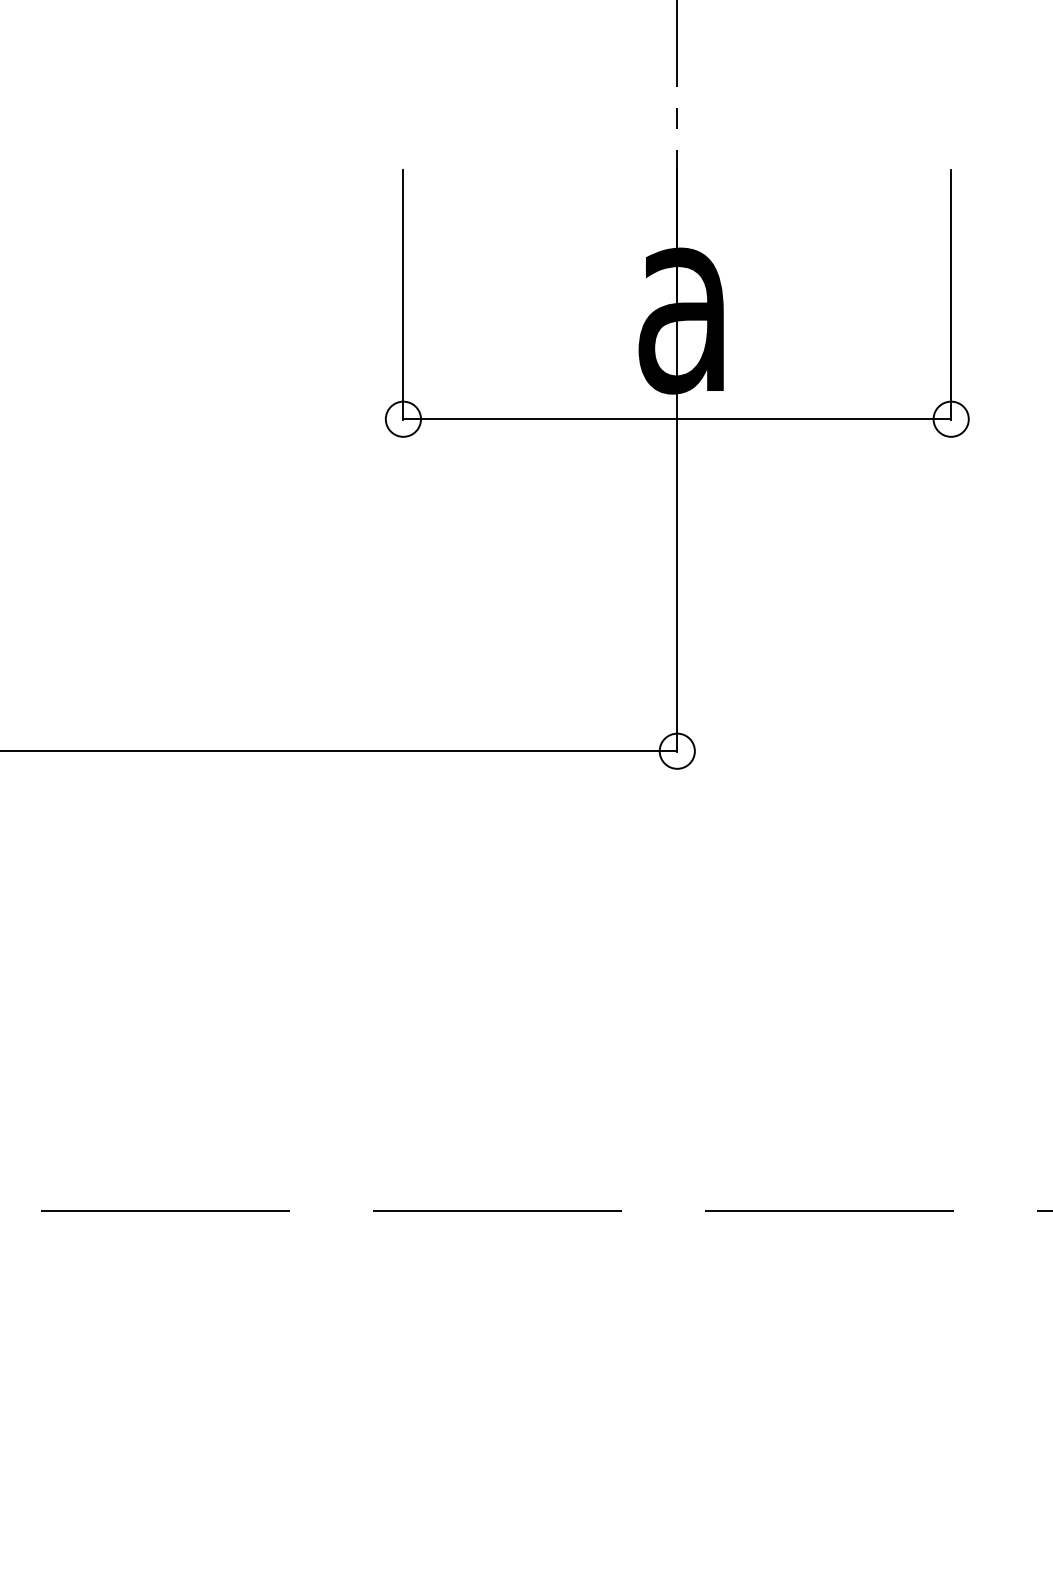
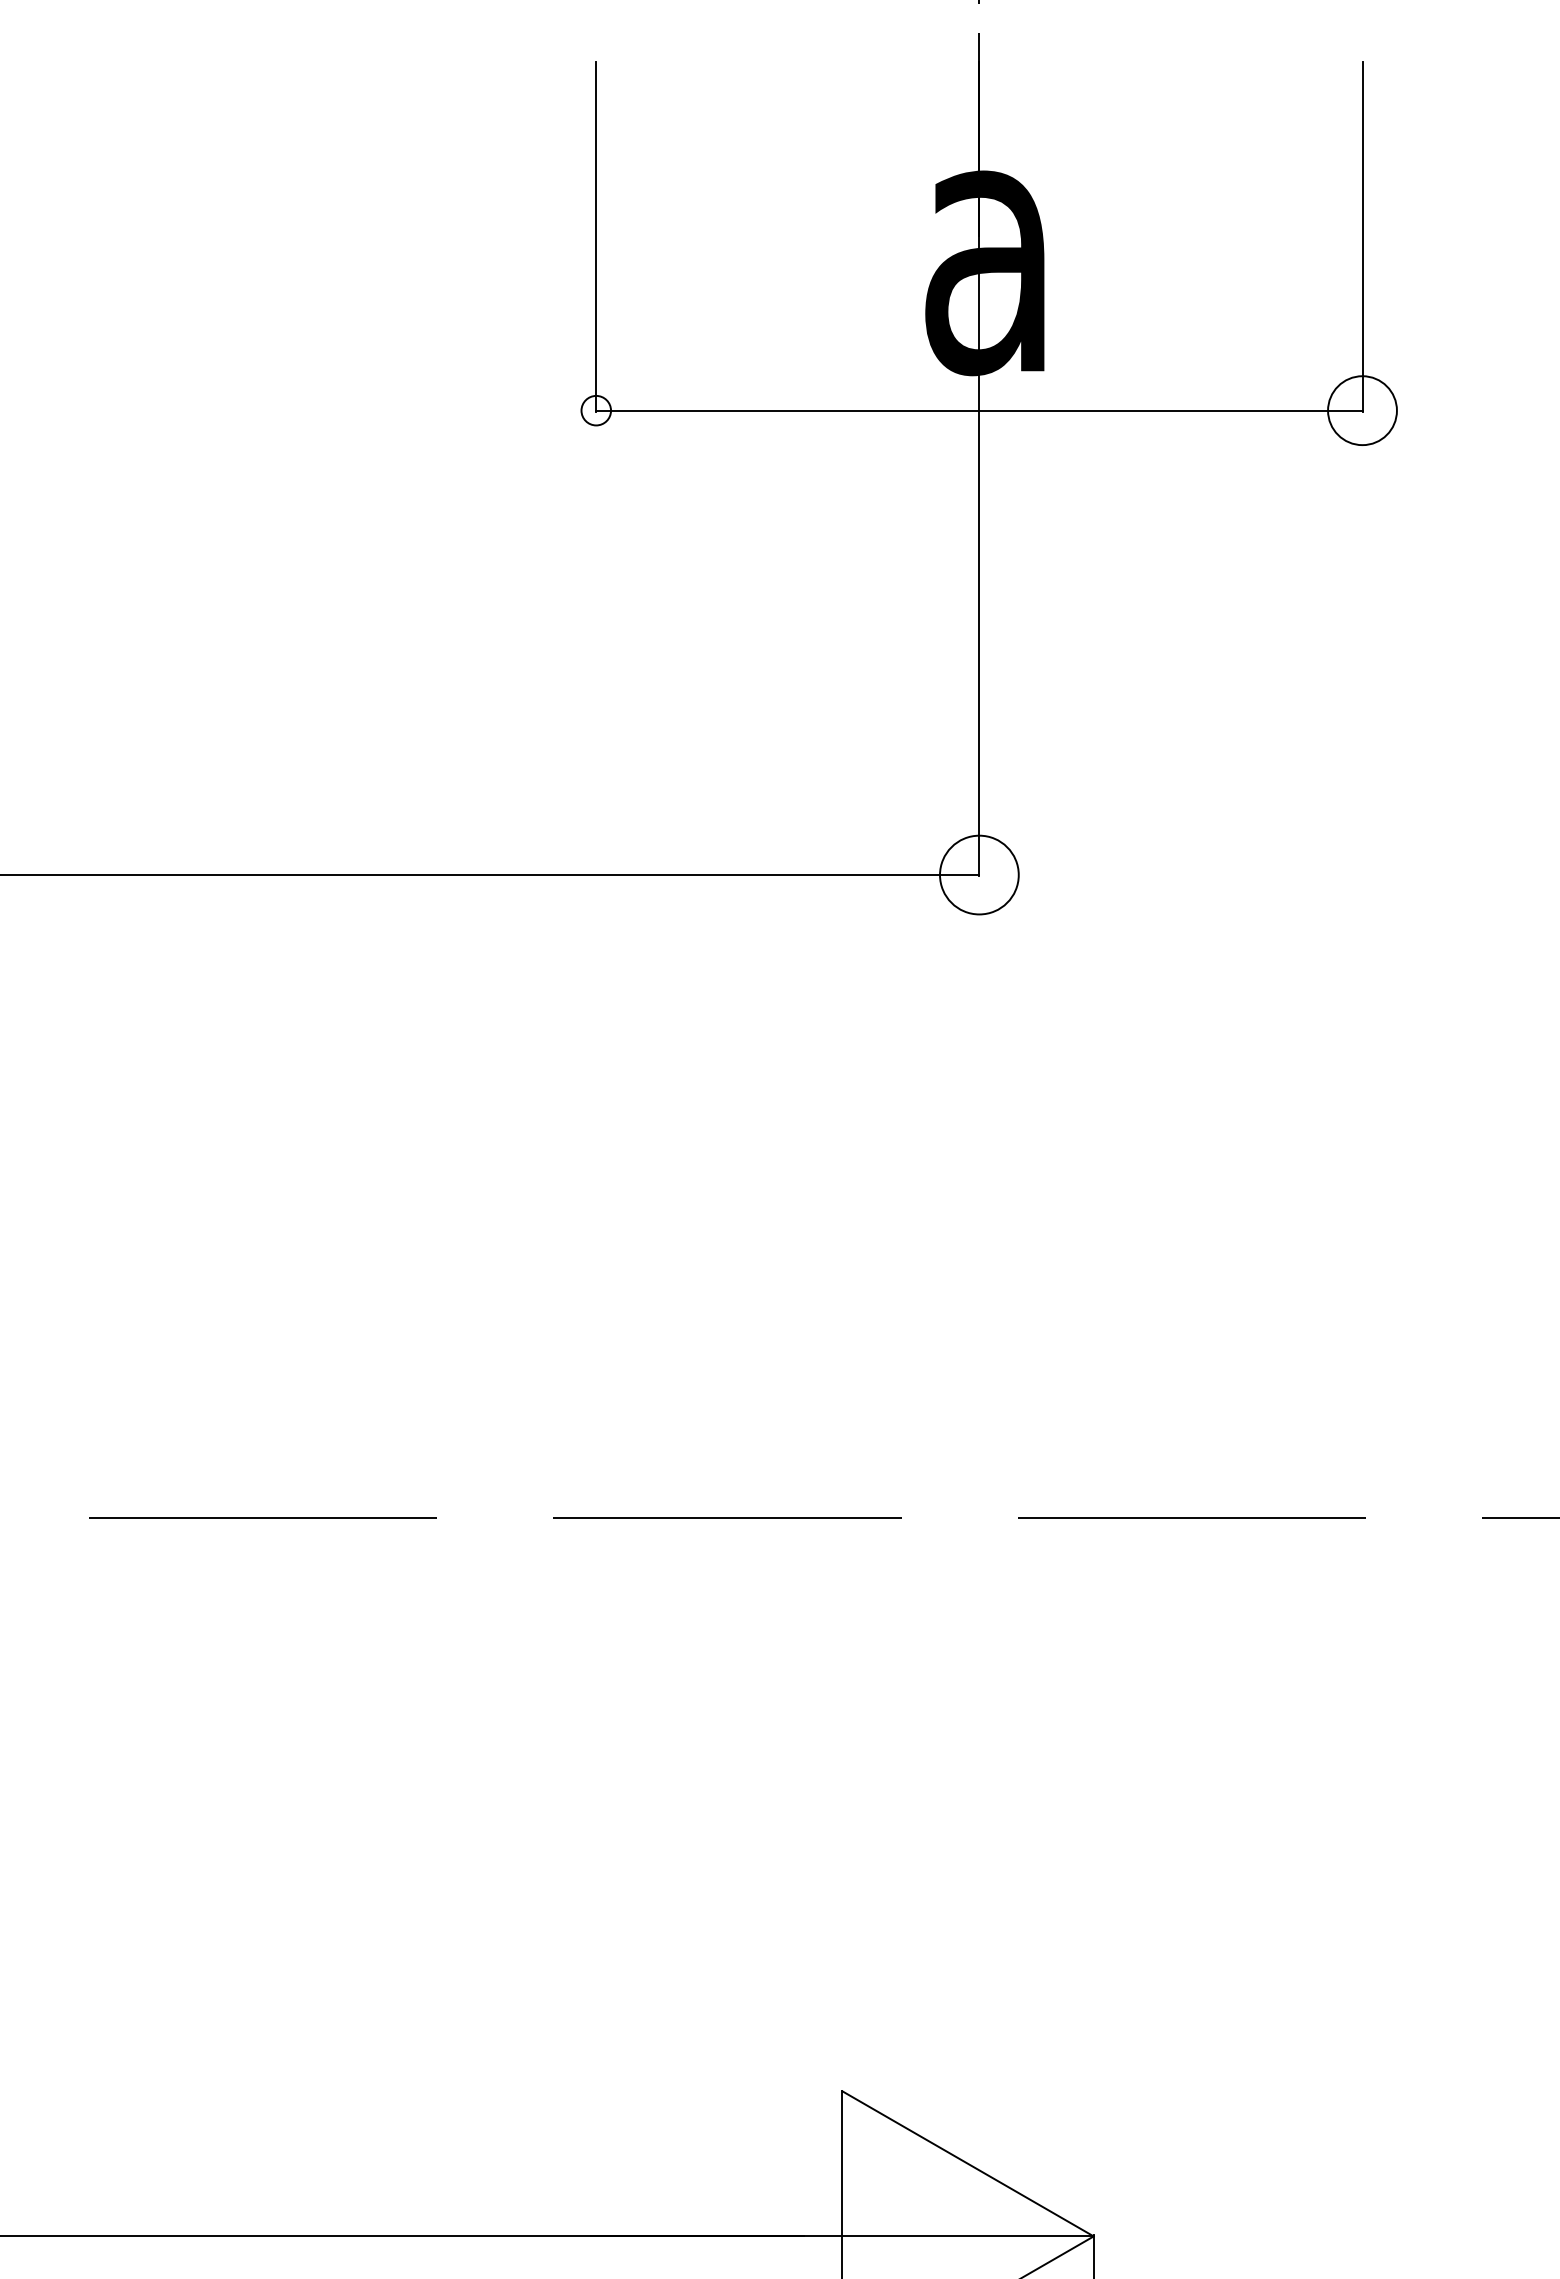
circle: (402, 419) -> (595, 410), size x0.6
circle: (951, 419) -> (1362, 410), size x1.4
circle: (677, 750) -> (979, 874), size x1.6

